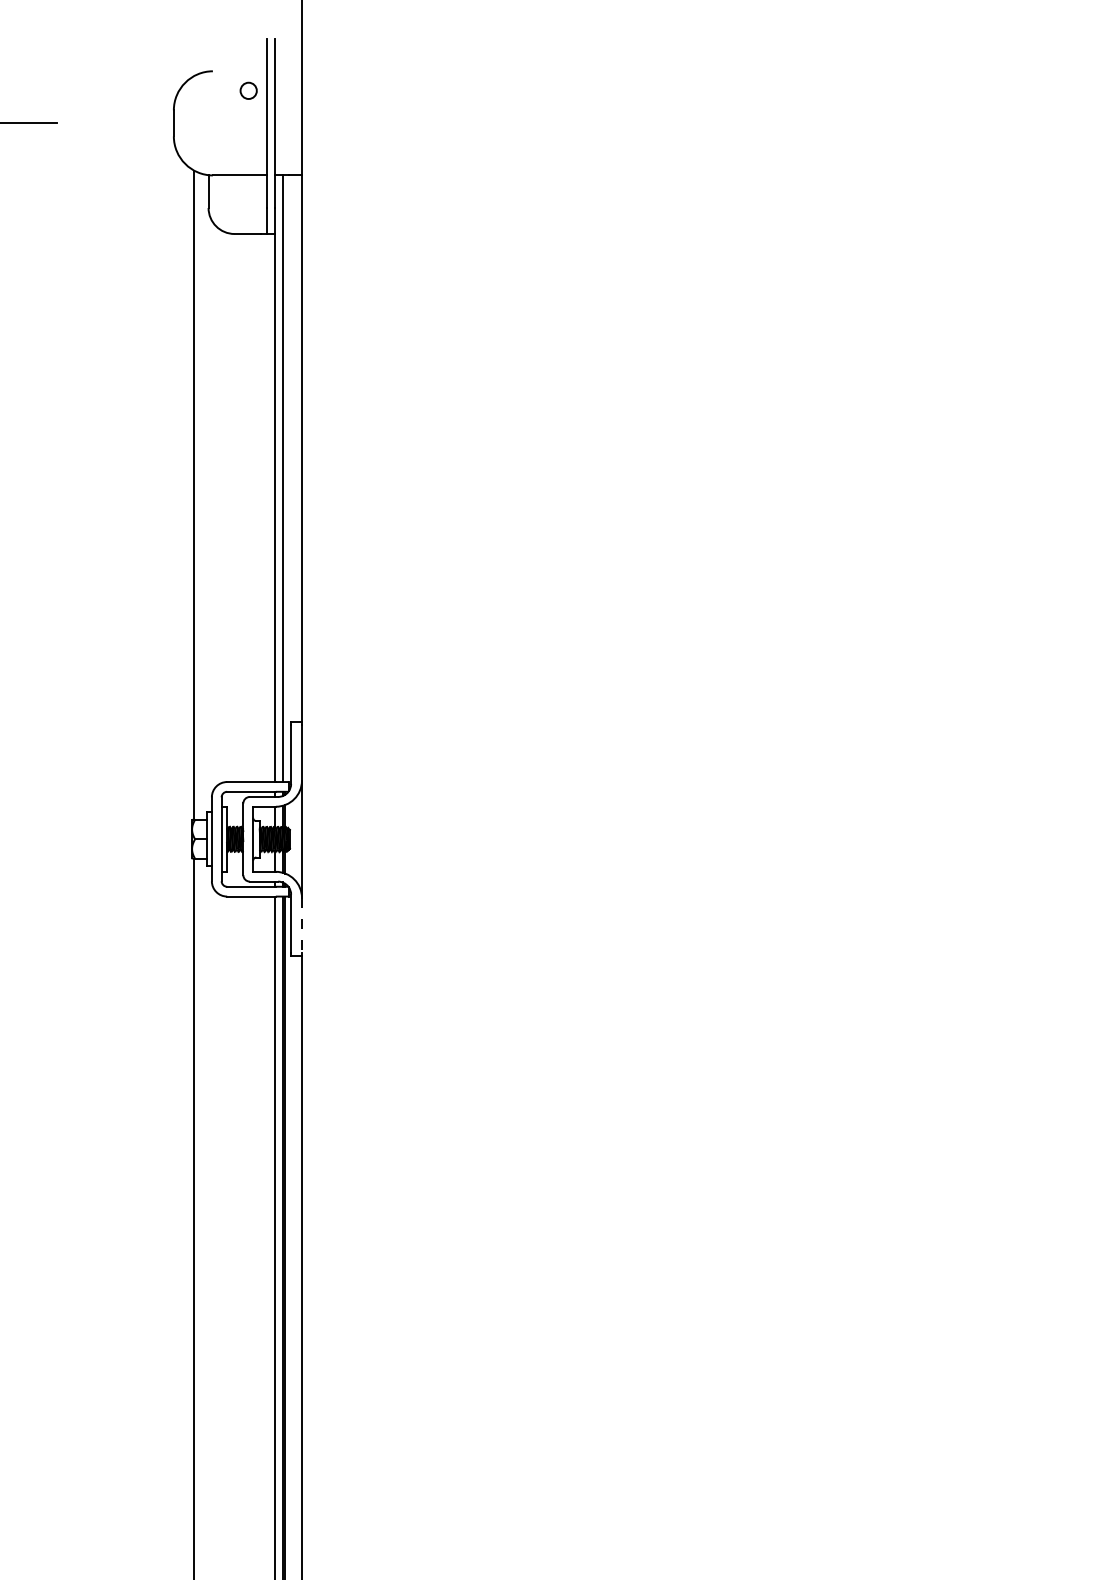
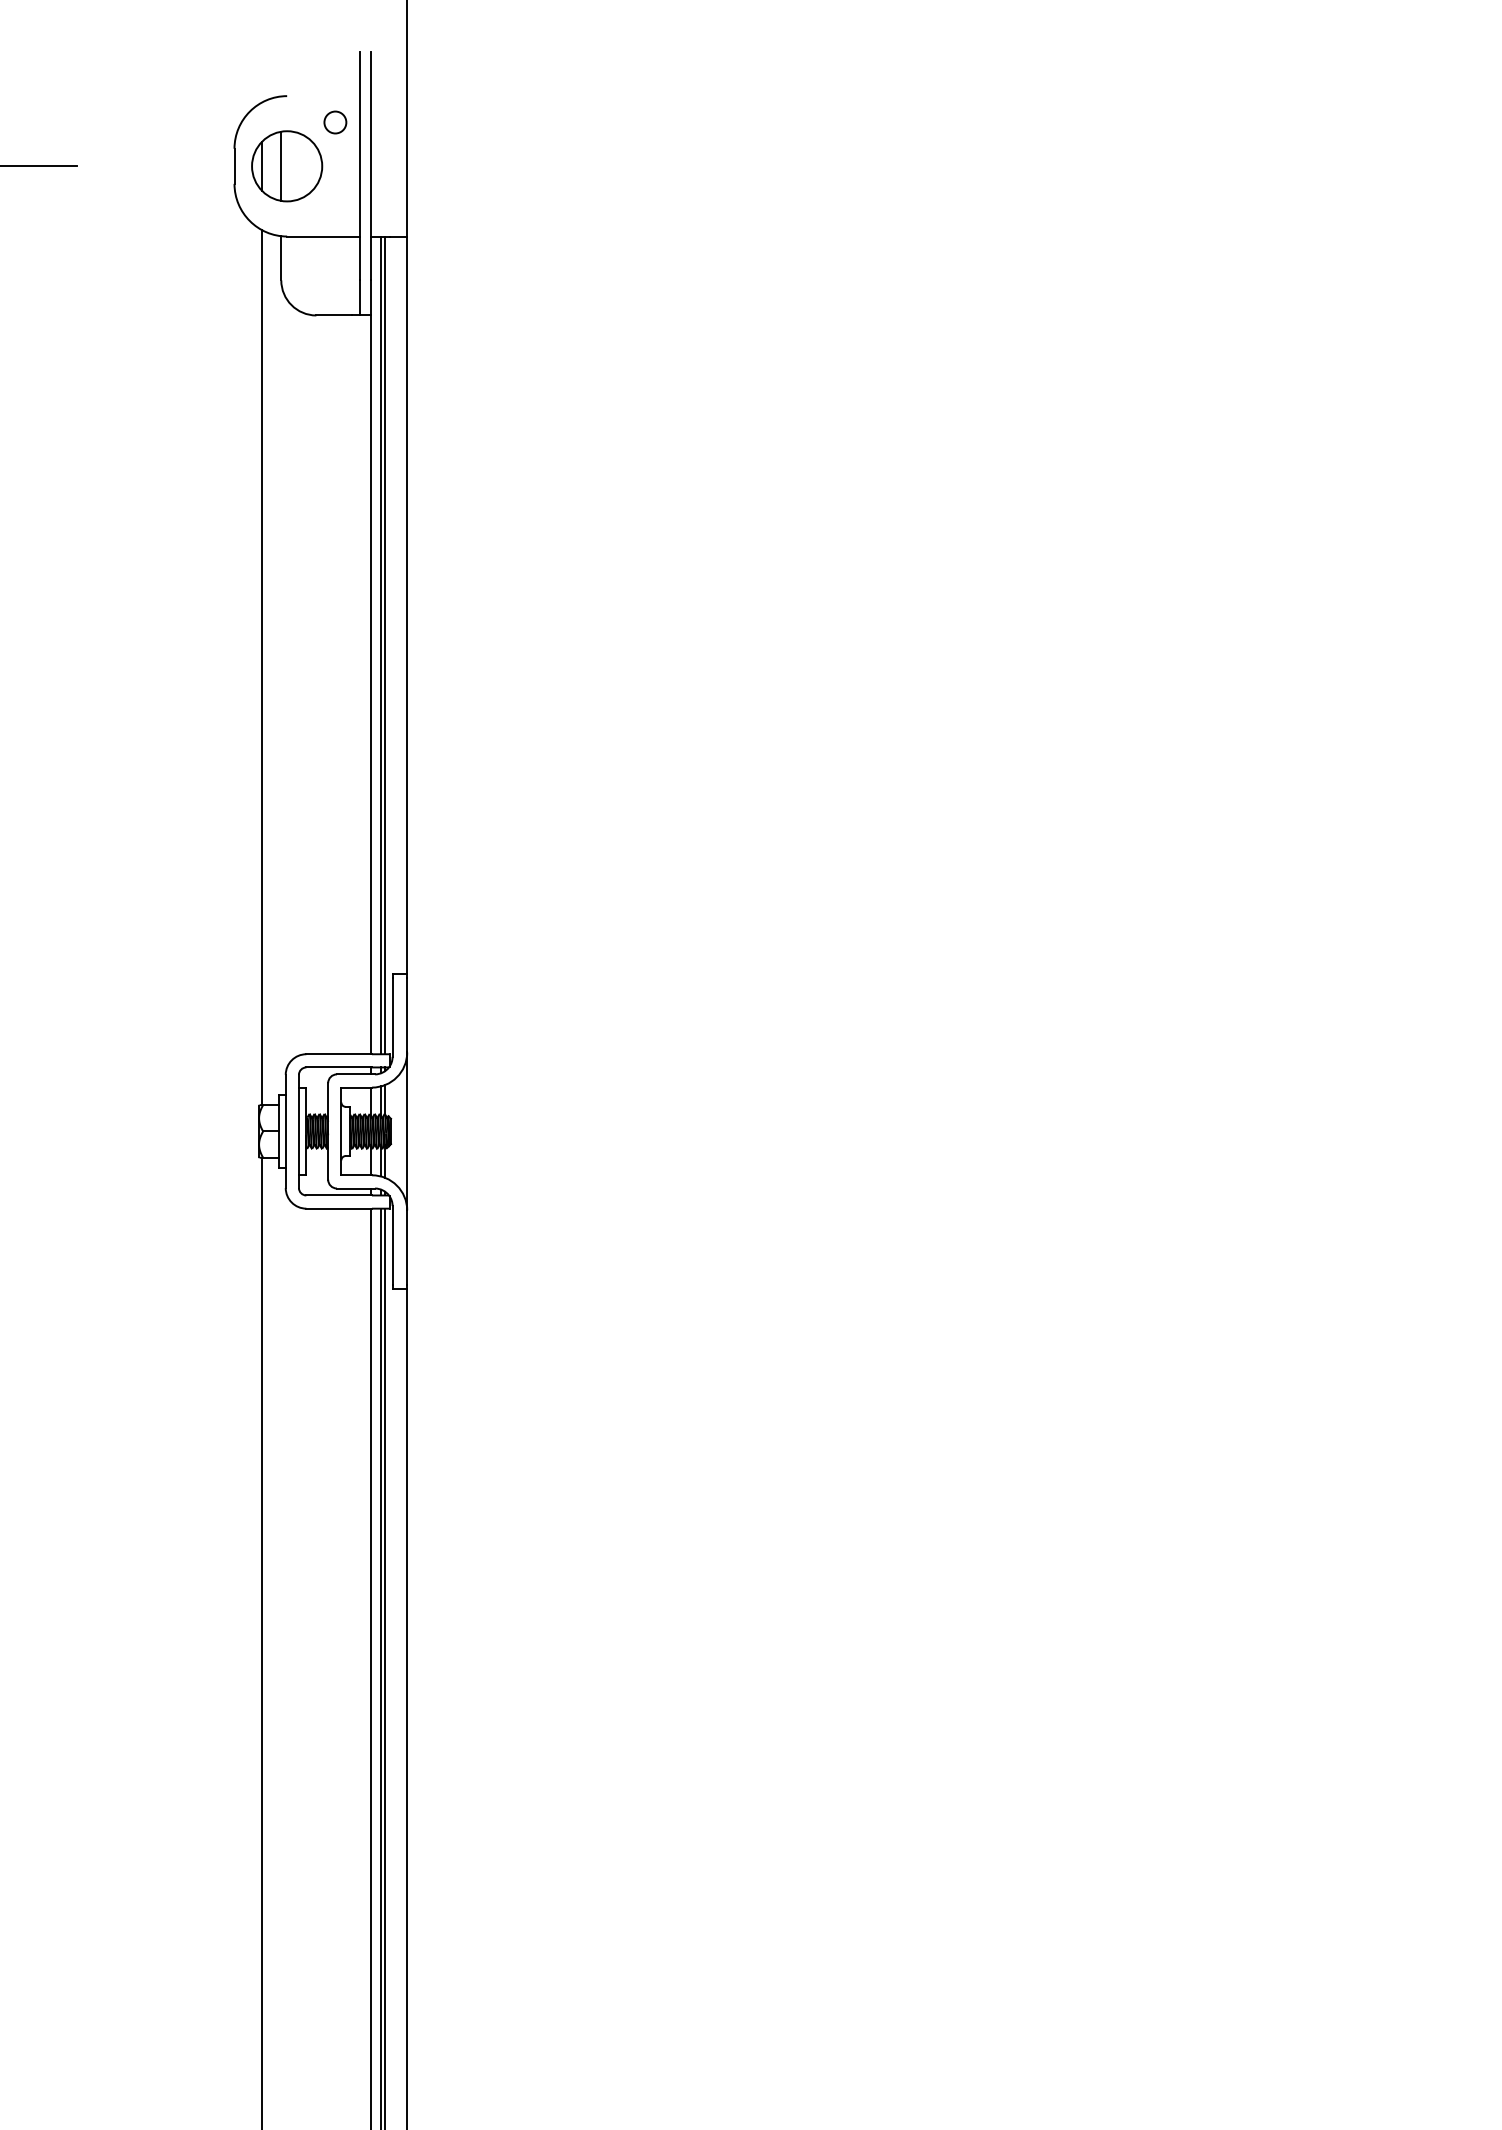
part: (213, 123) -> (287, 166), added
line: (285, 478) -> (384, 645), added
line: (302, 926) -> (407, 1248), dashed -> solid

